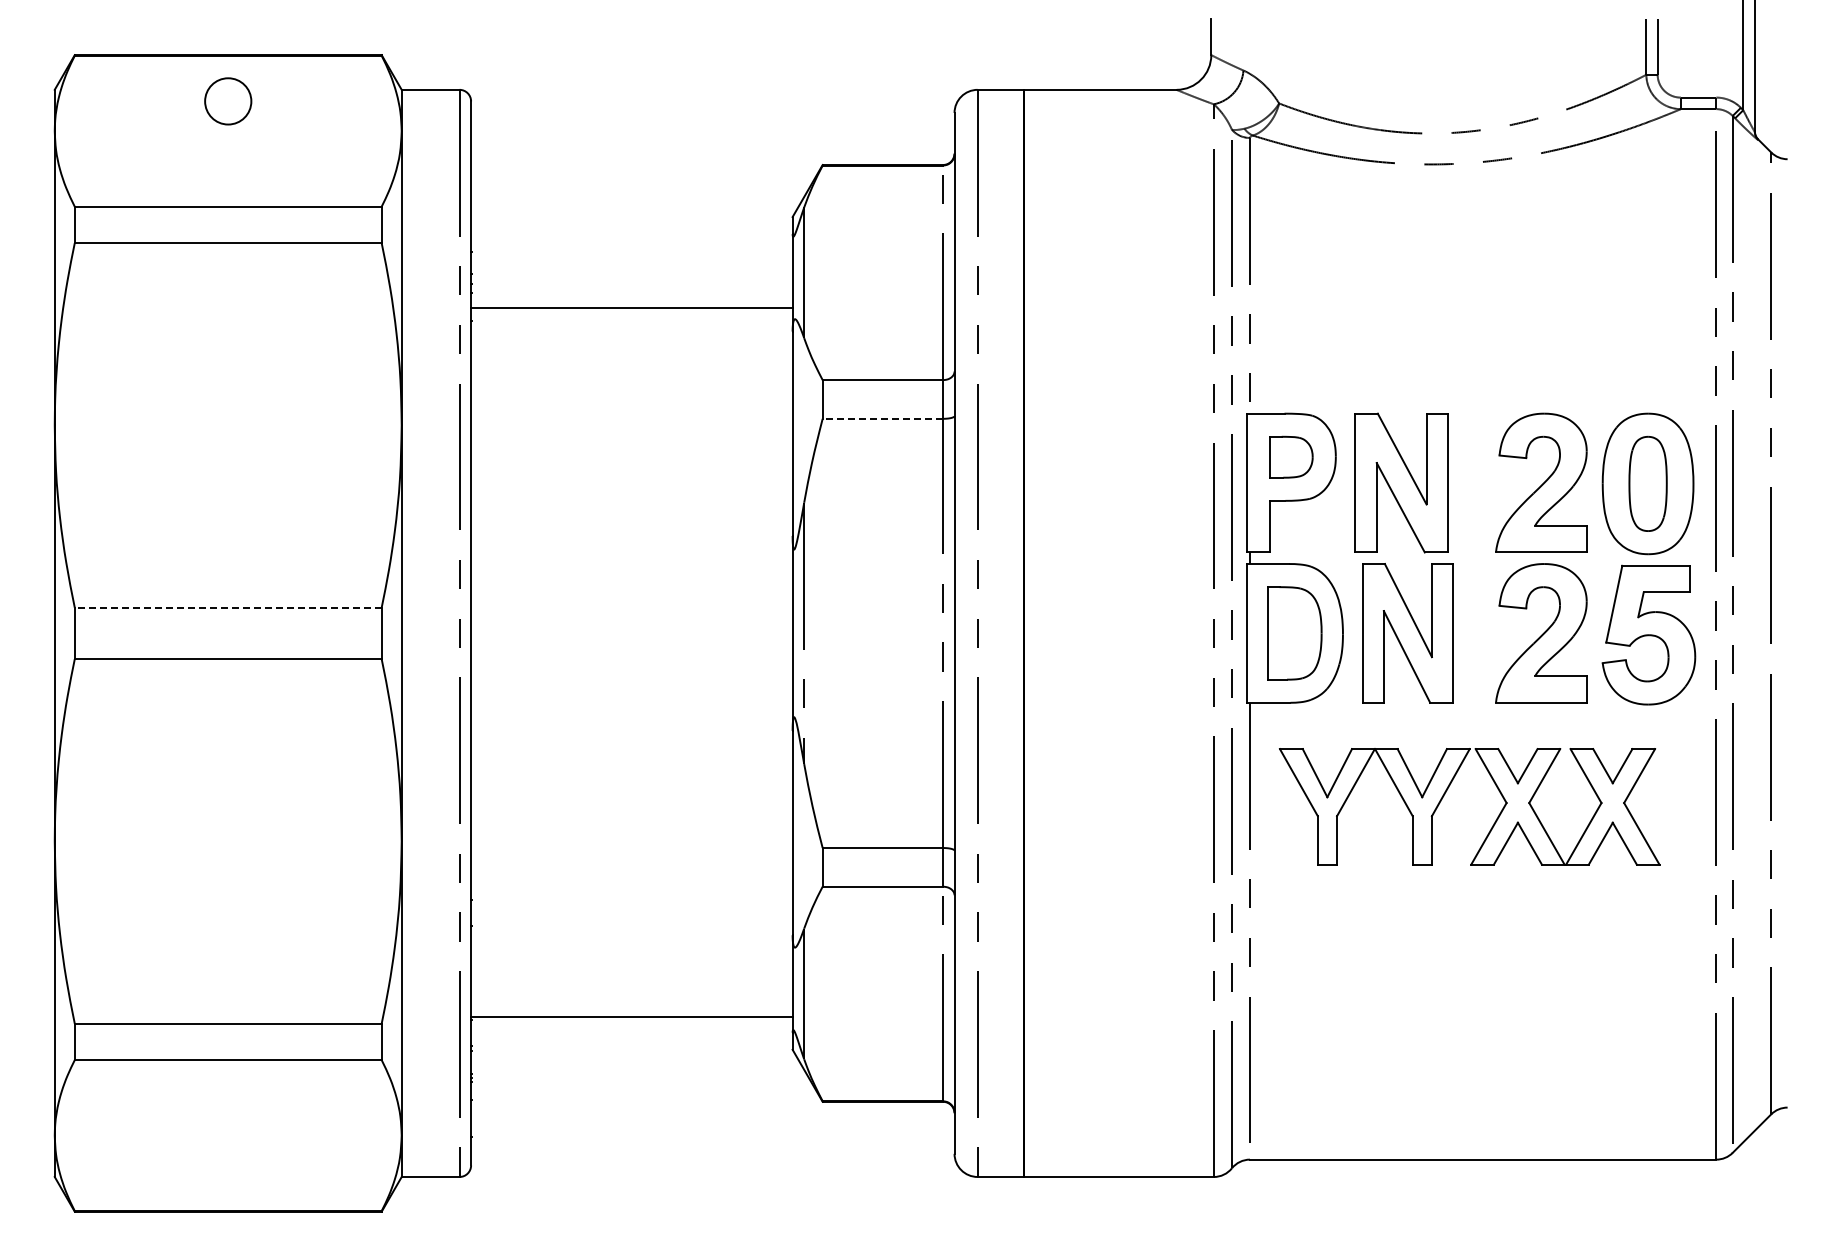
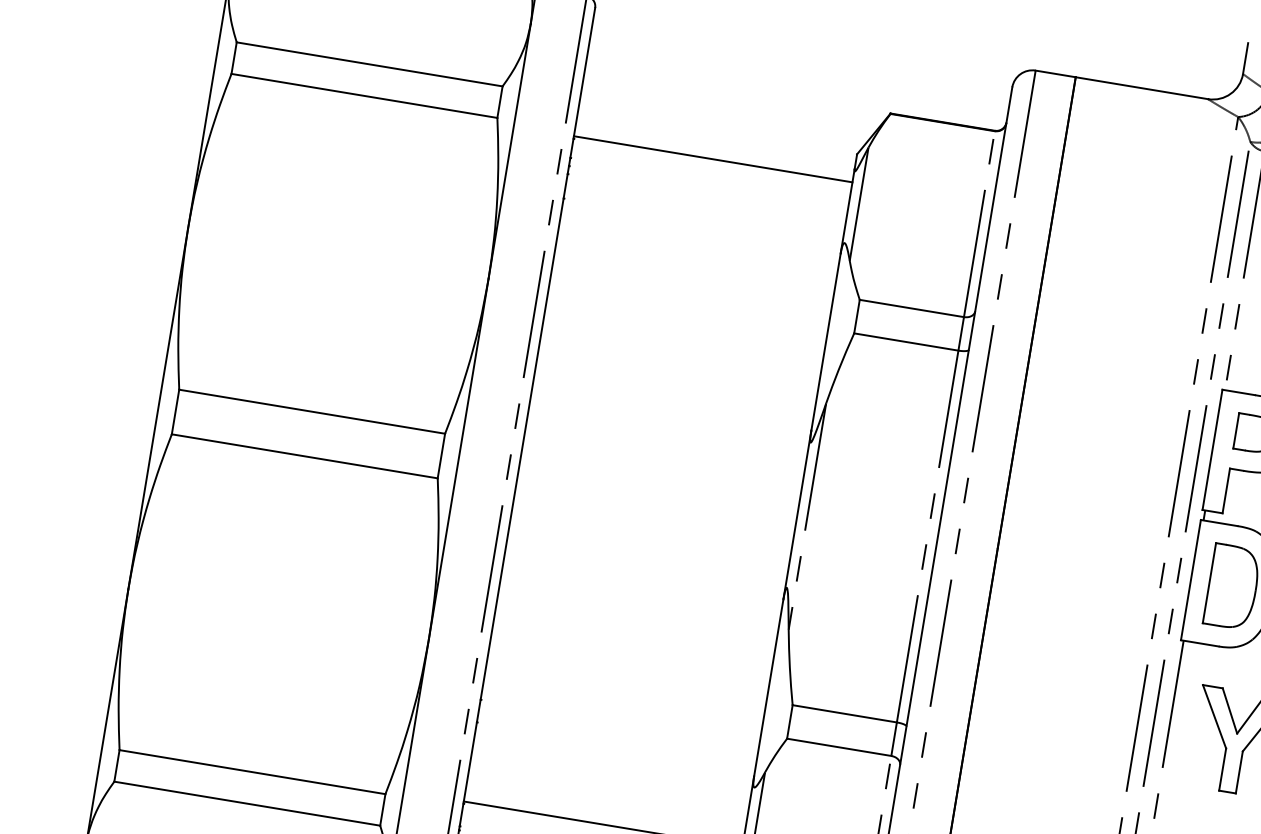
line: (631, 308) -> (712, 159), moved
line: (882, 418) -> (906, 341), dashed -> solid
line: (227, 607) -> (311, 411), dashed -> solid

